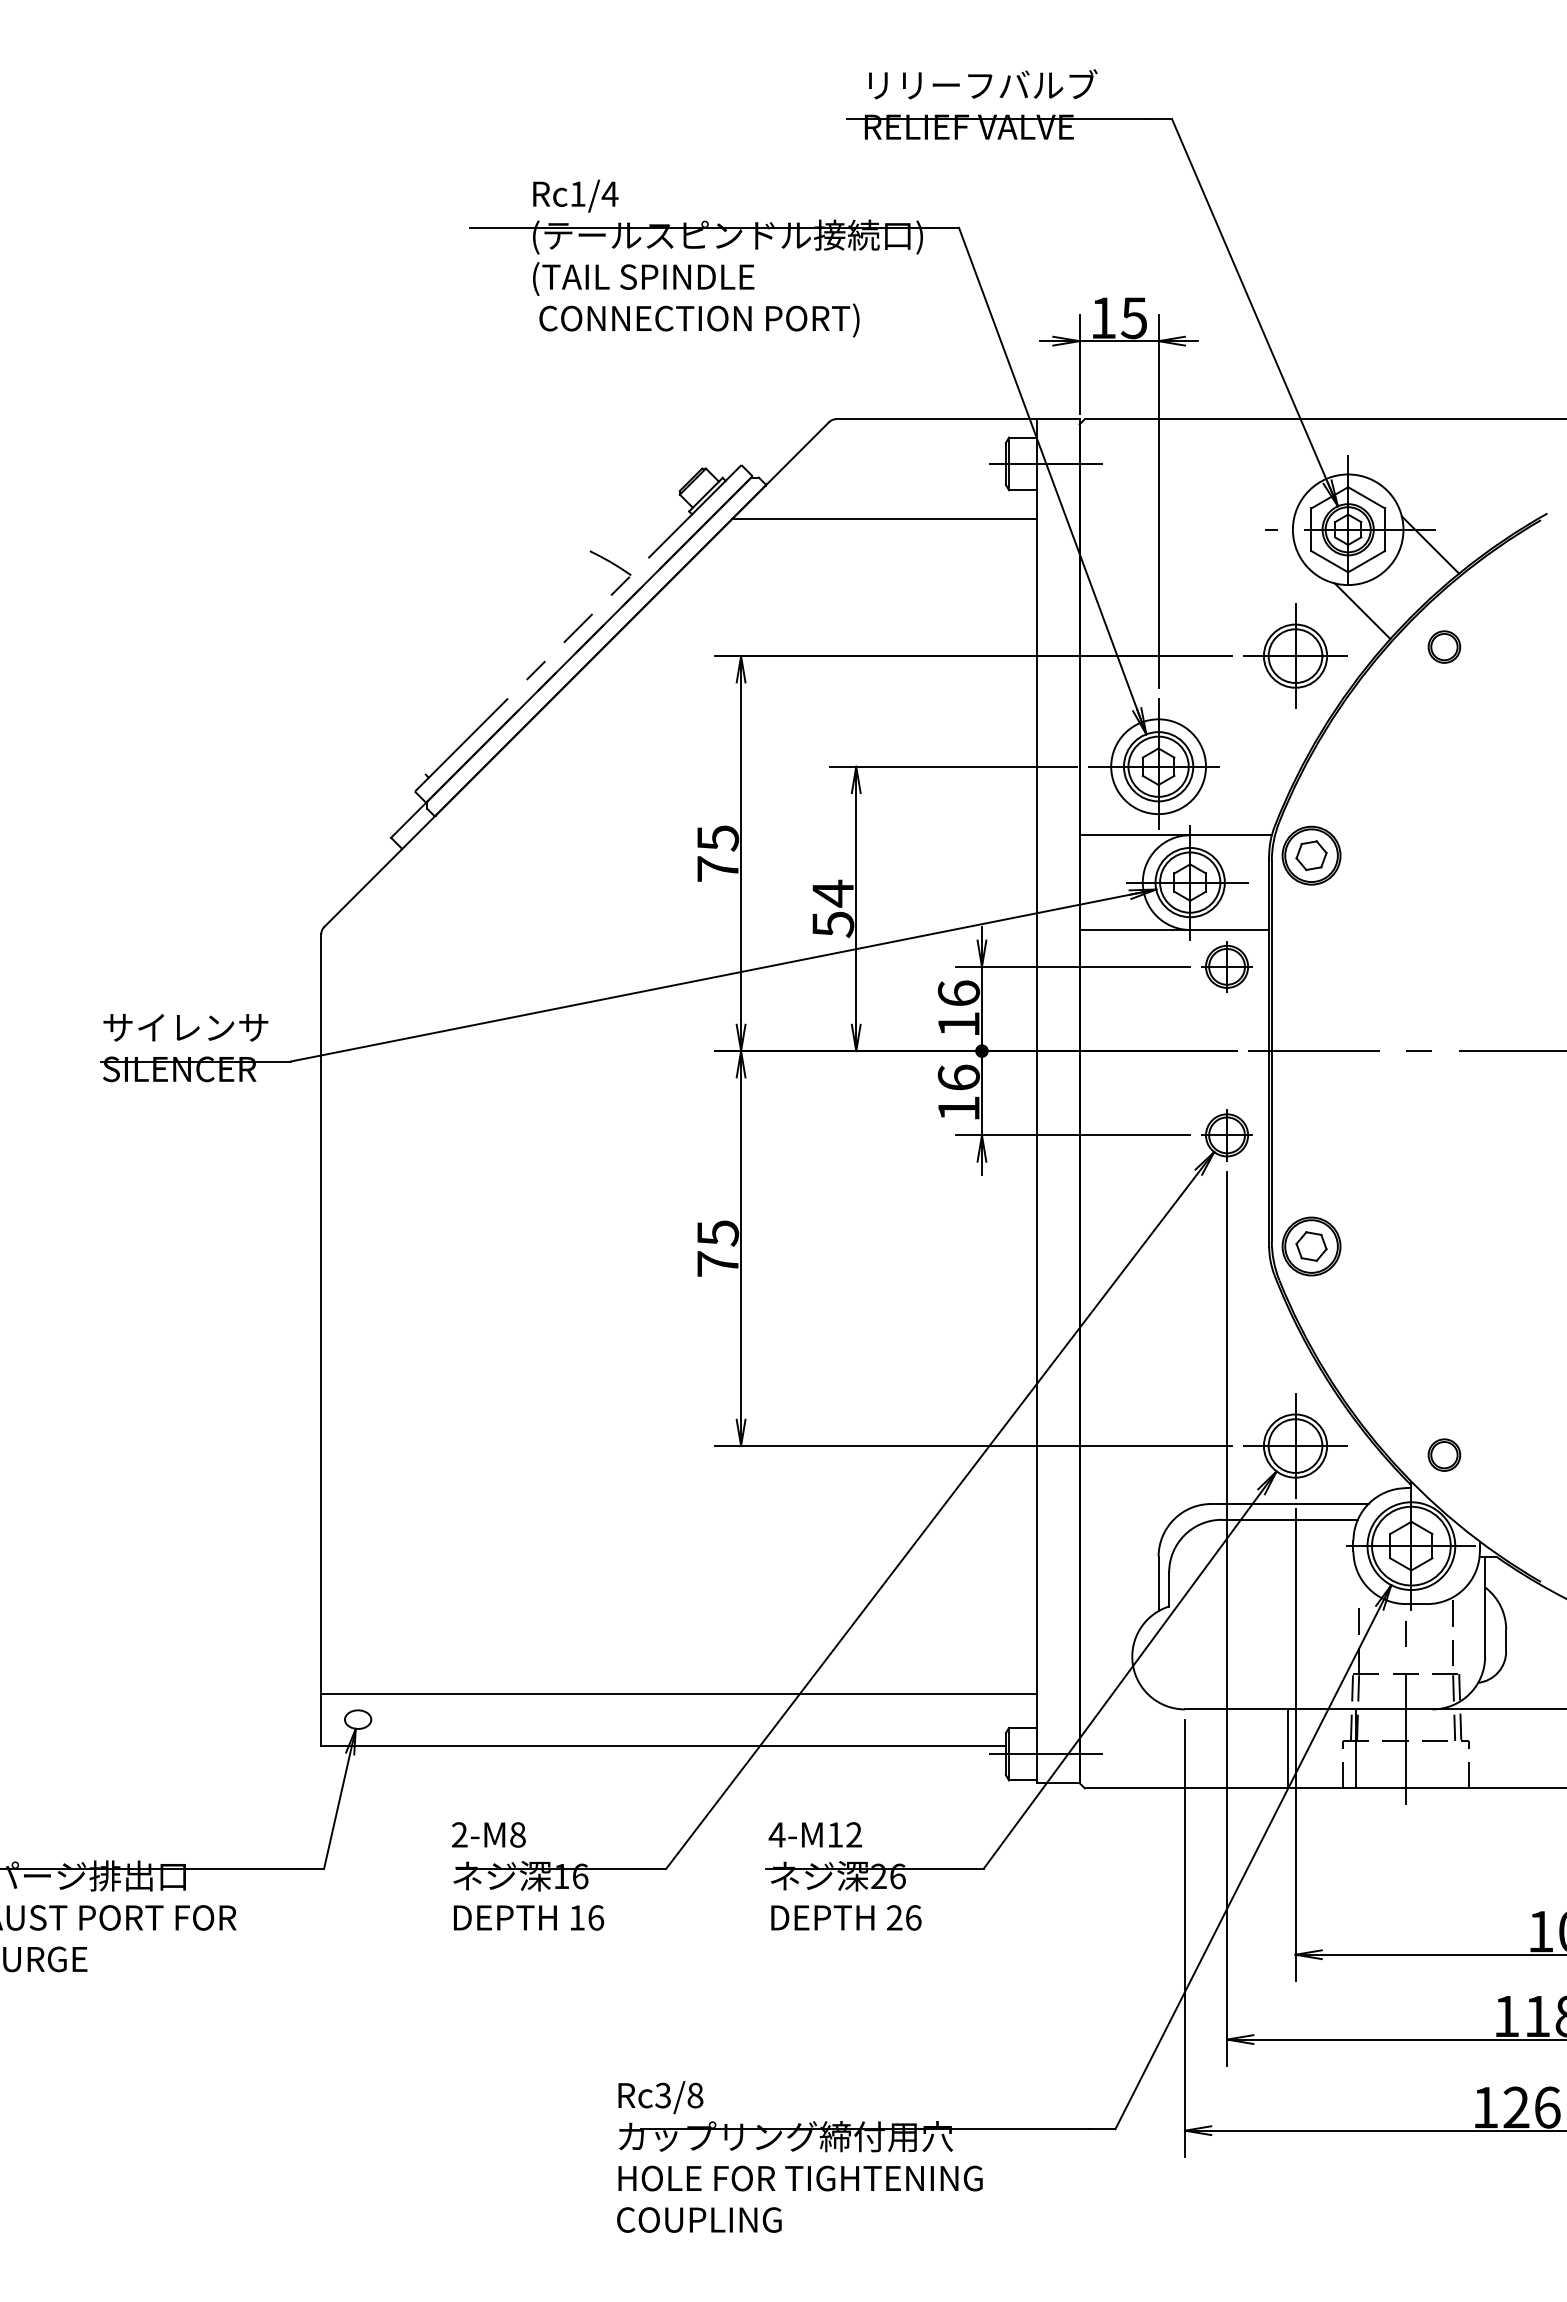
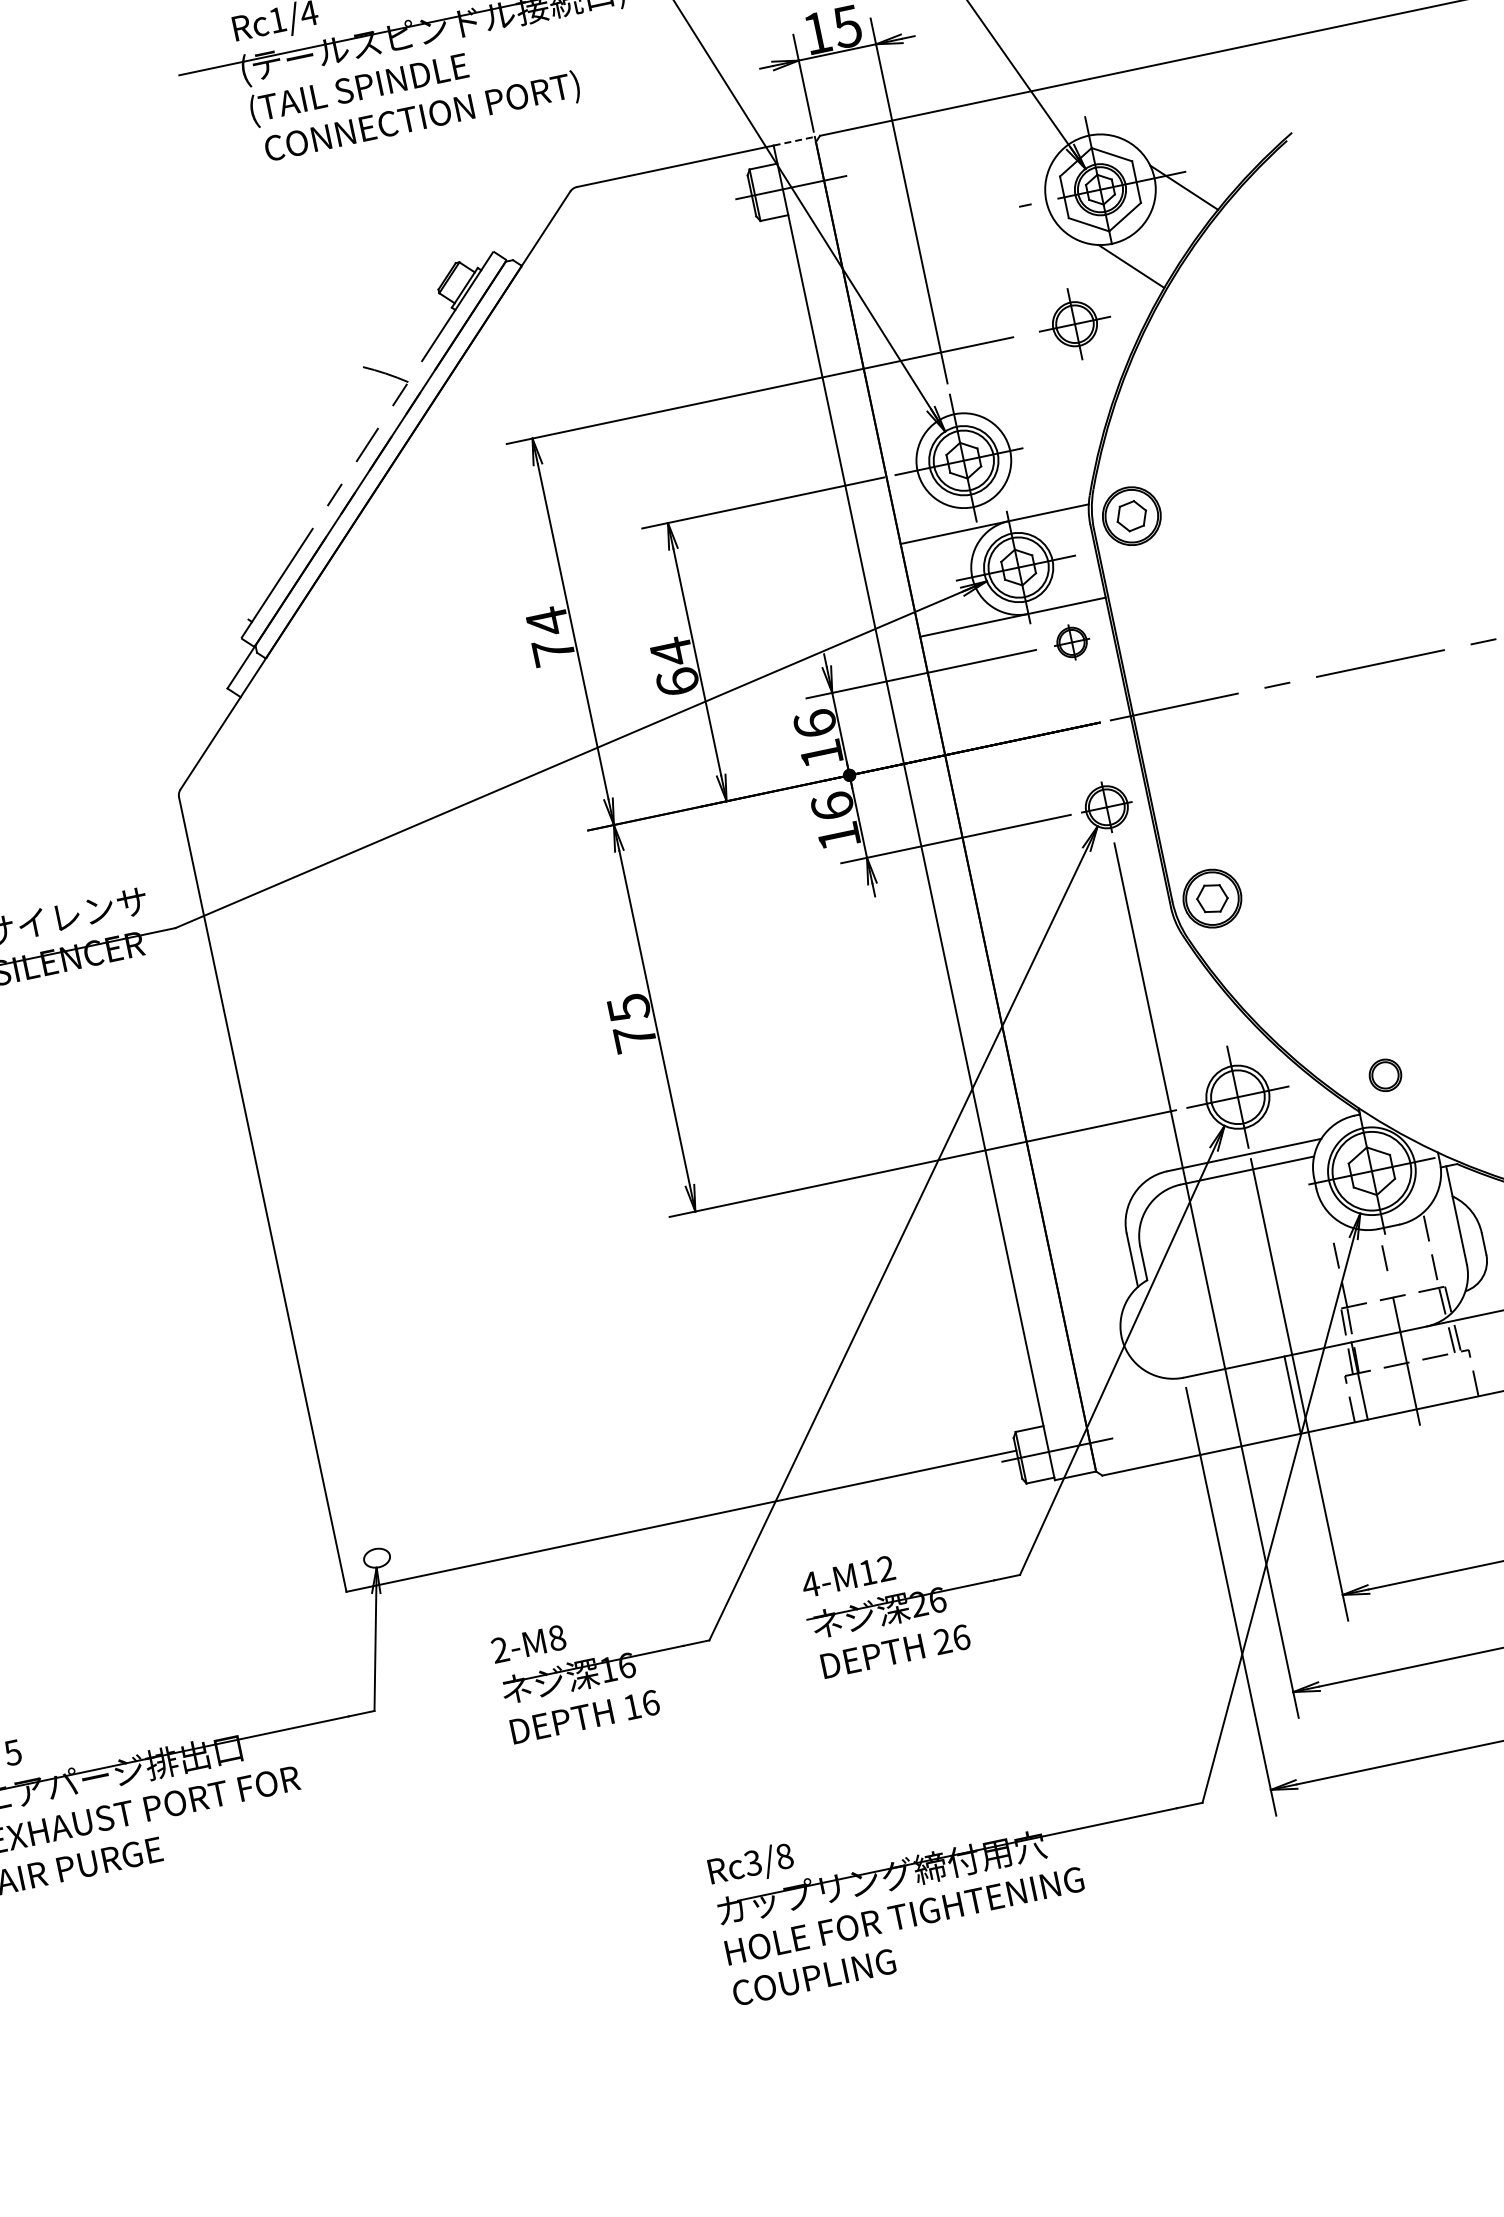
line: (1059, 419) -> (795, 141), solid -> dashed
line: (884, 519) -> (644, 275), removed
part: (1444, 646) -> (1218, 284), removed
part: (1295, 655) -> (1074, 323), size x0.7
text: (718, 838) -> (547, 621), 75 -> 74
text: (833, 924) -> (678, 682), 54 -> 64
part: (1226, 966) -> (1071, 642), size x0.7
line: (679, 1693) -> (686, 1466), removed

